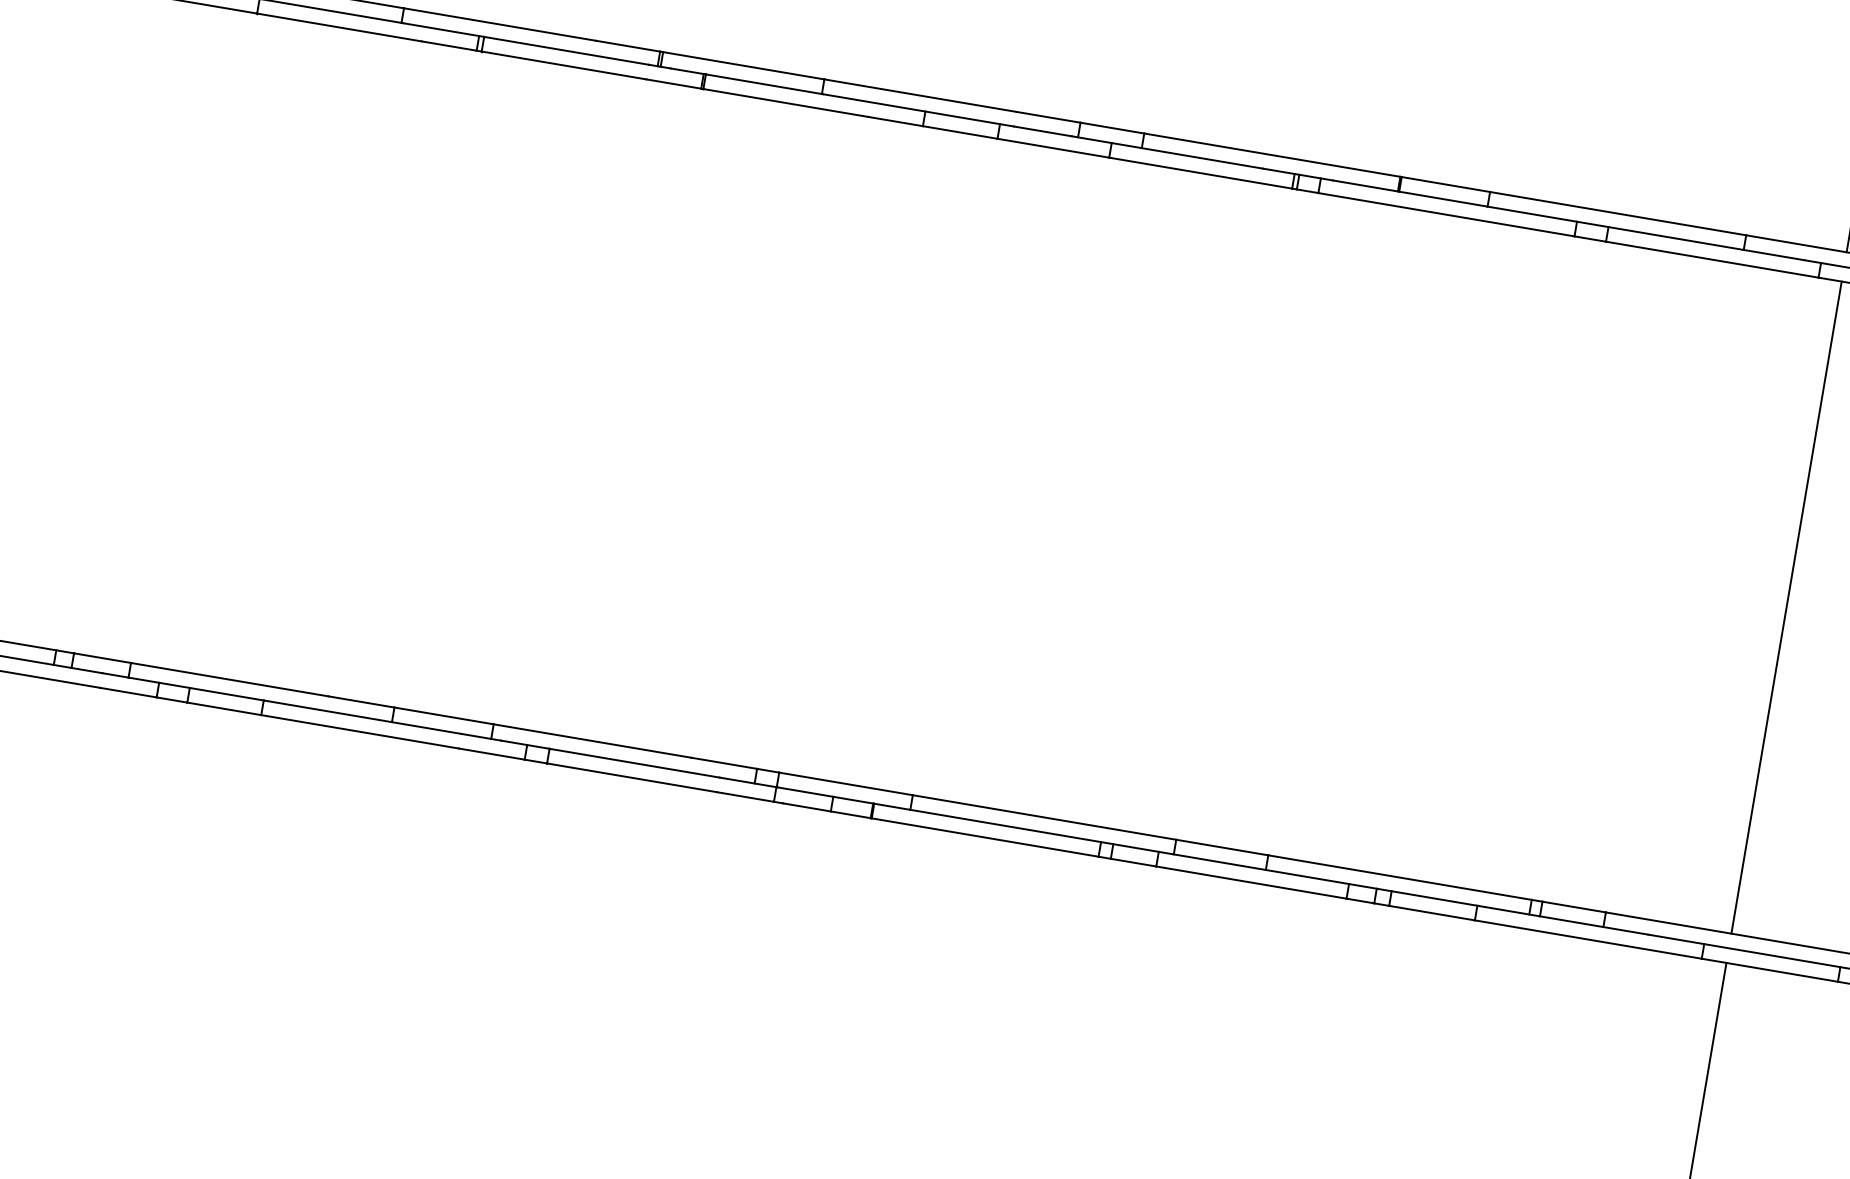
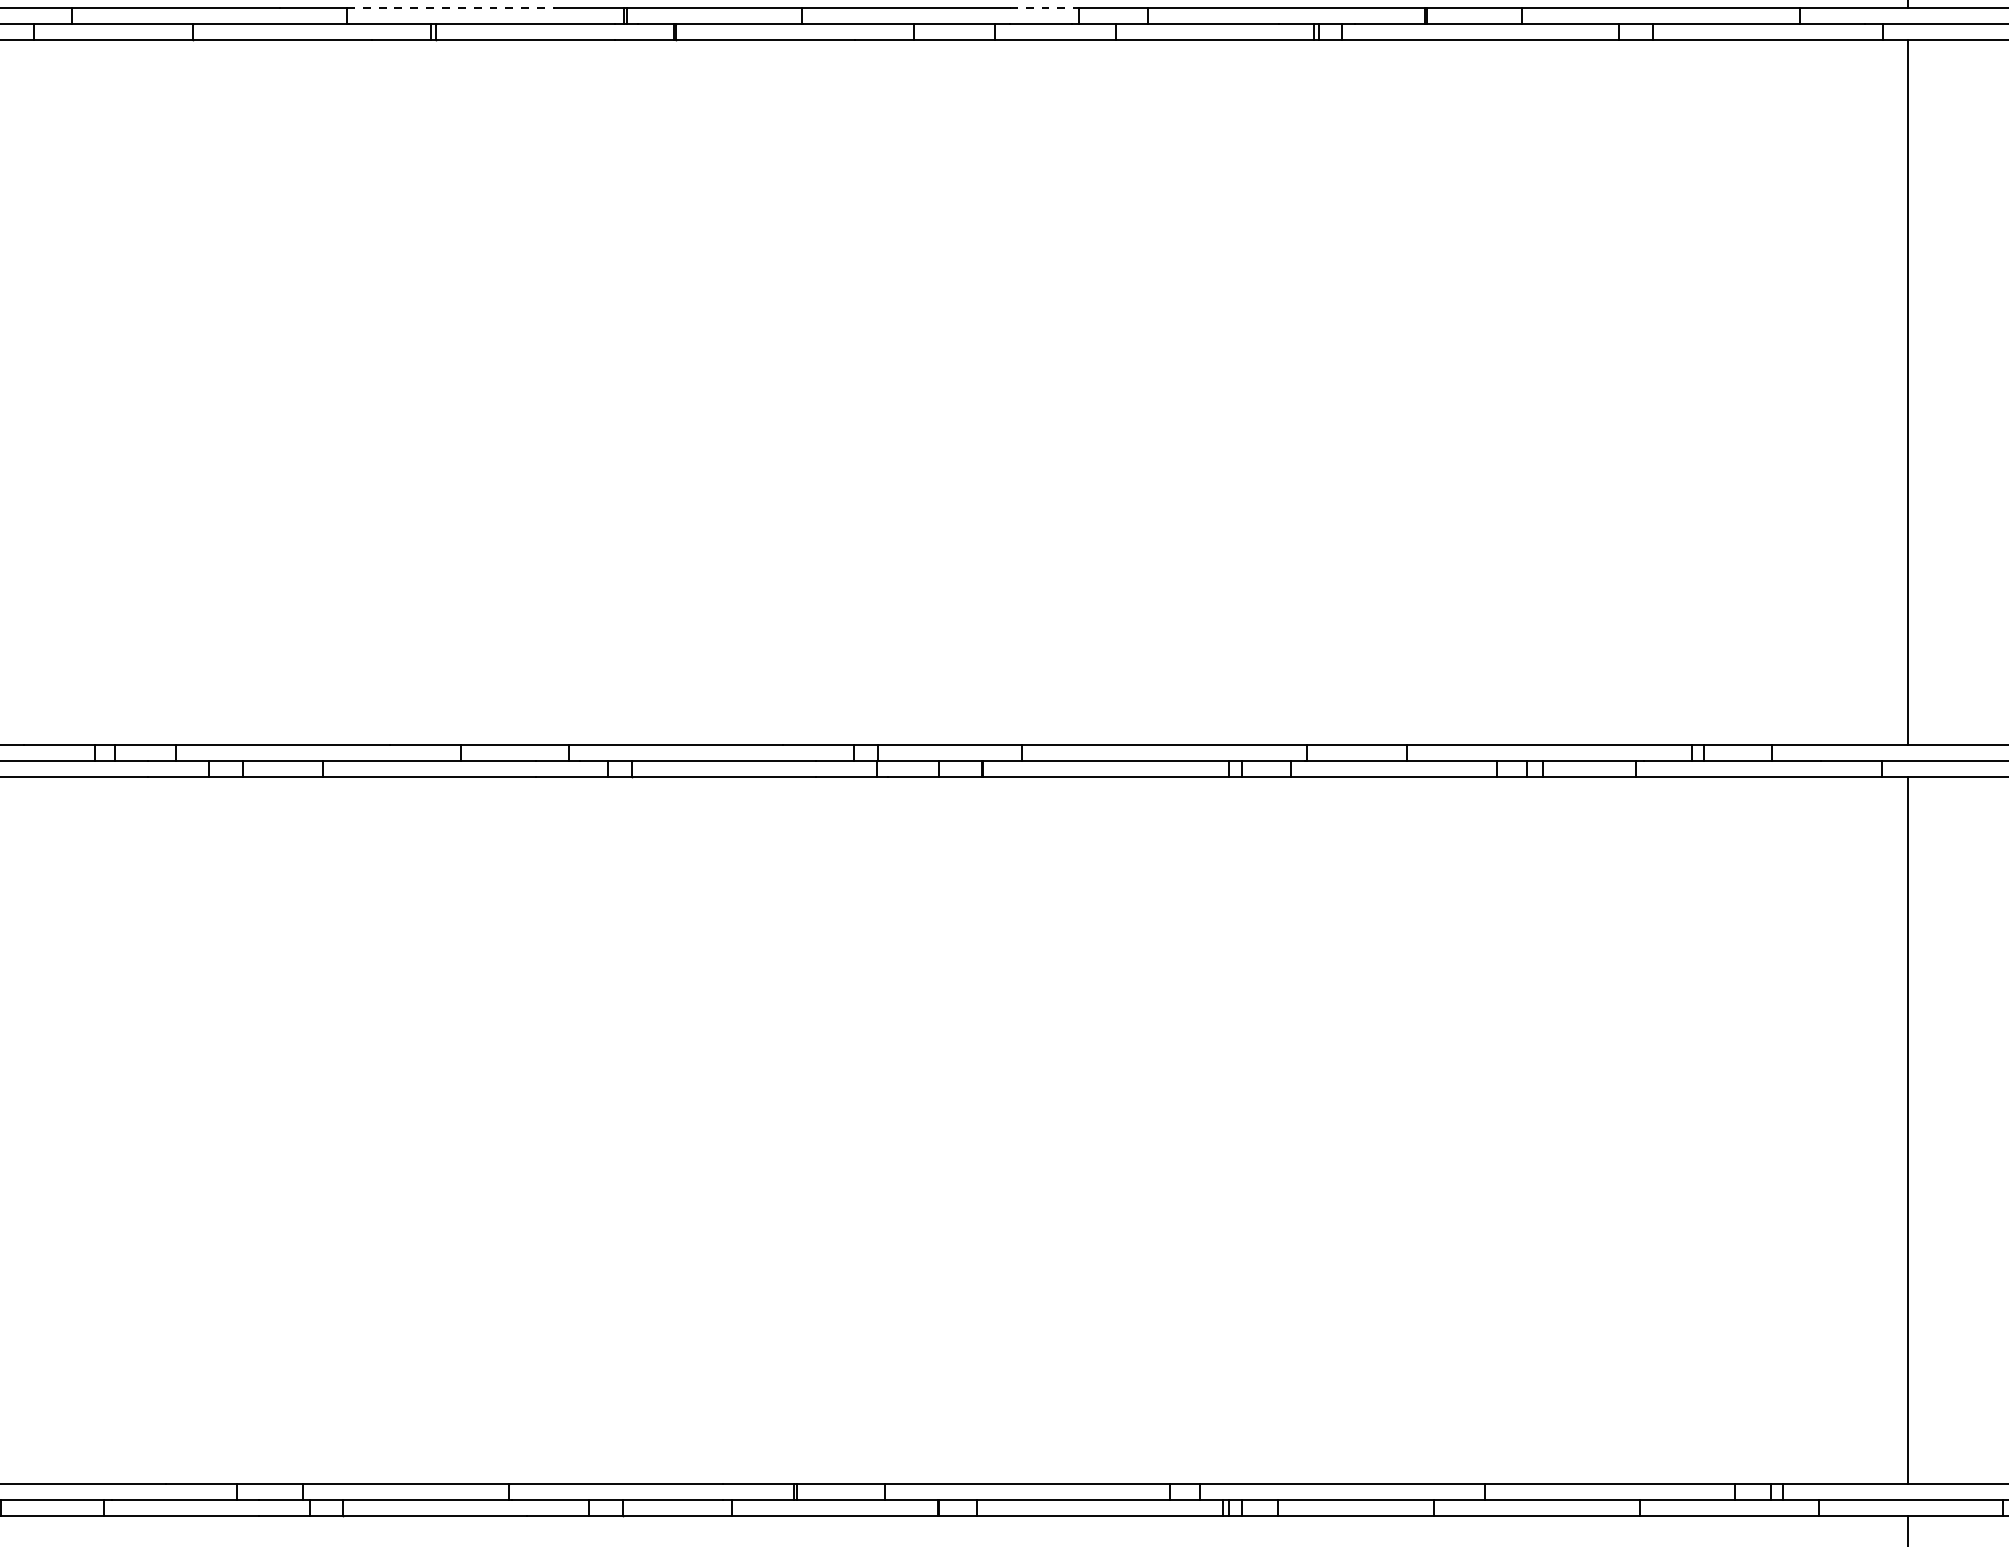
line: (499, 24) -> (450, 7), solid -> dashed
line: (1048, 116) -> (1044, 7), solid -> dashed

